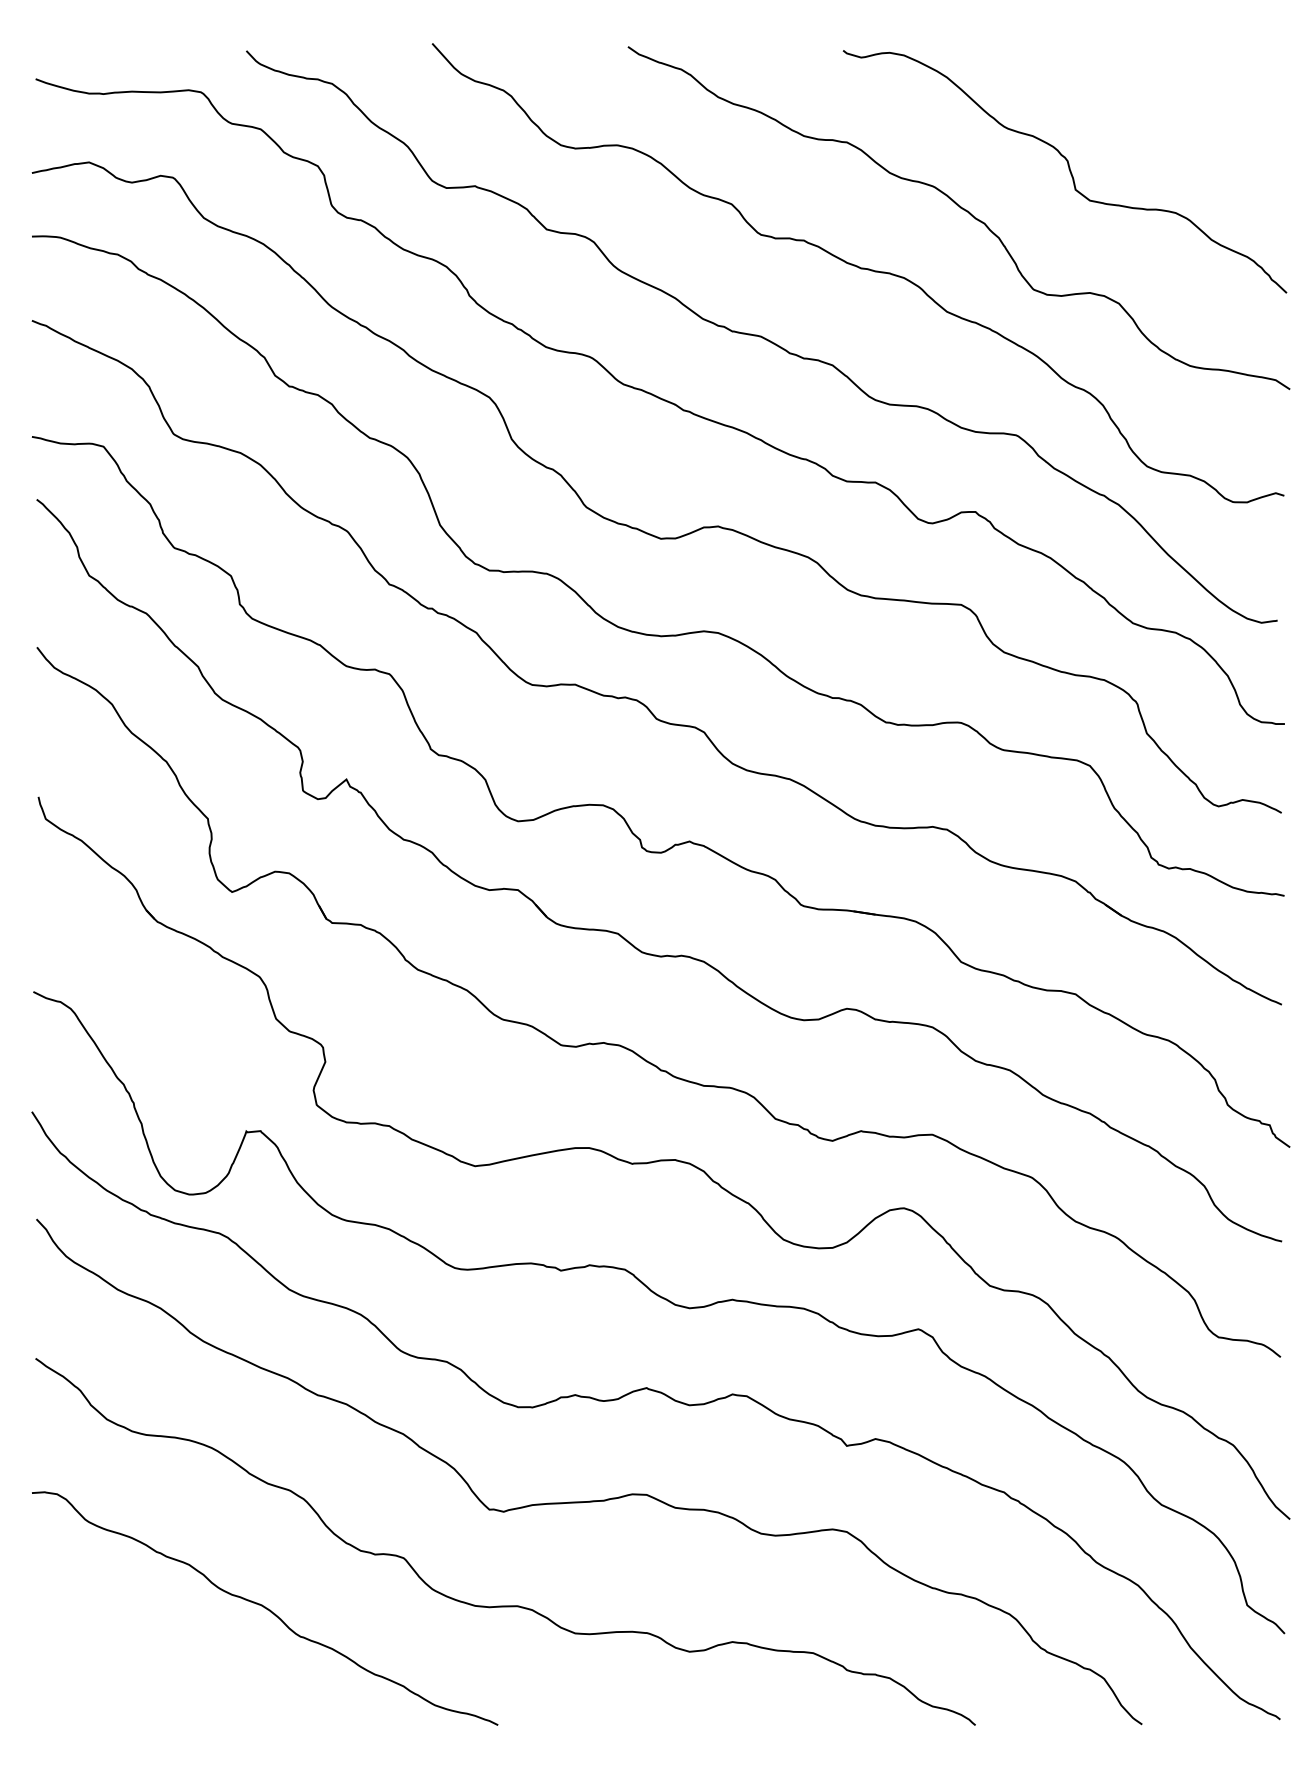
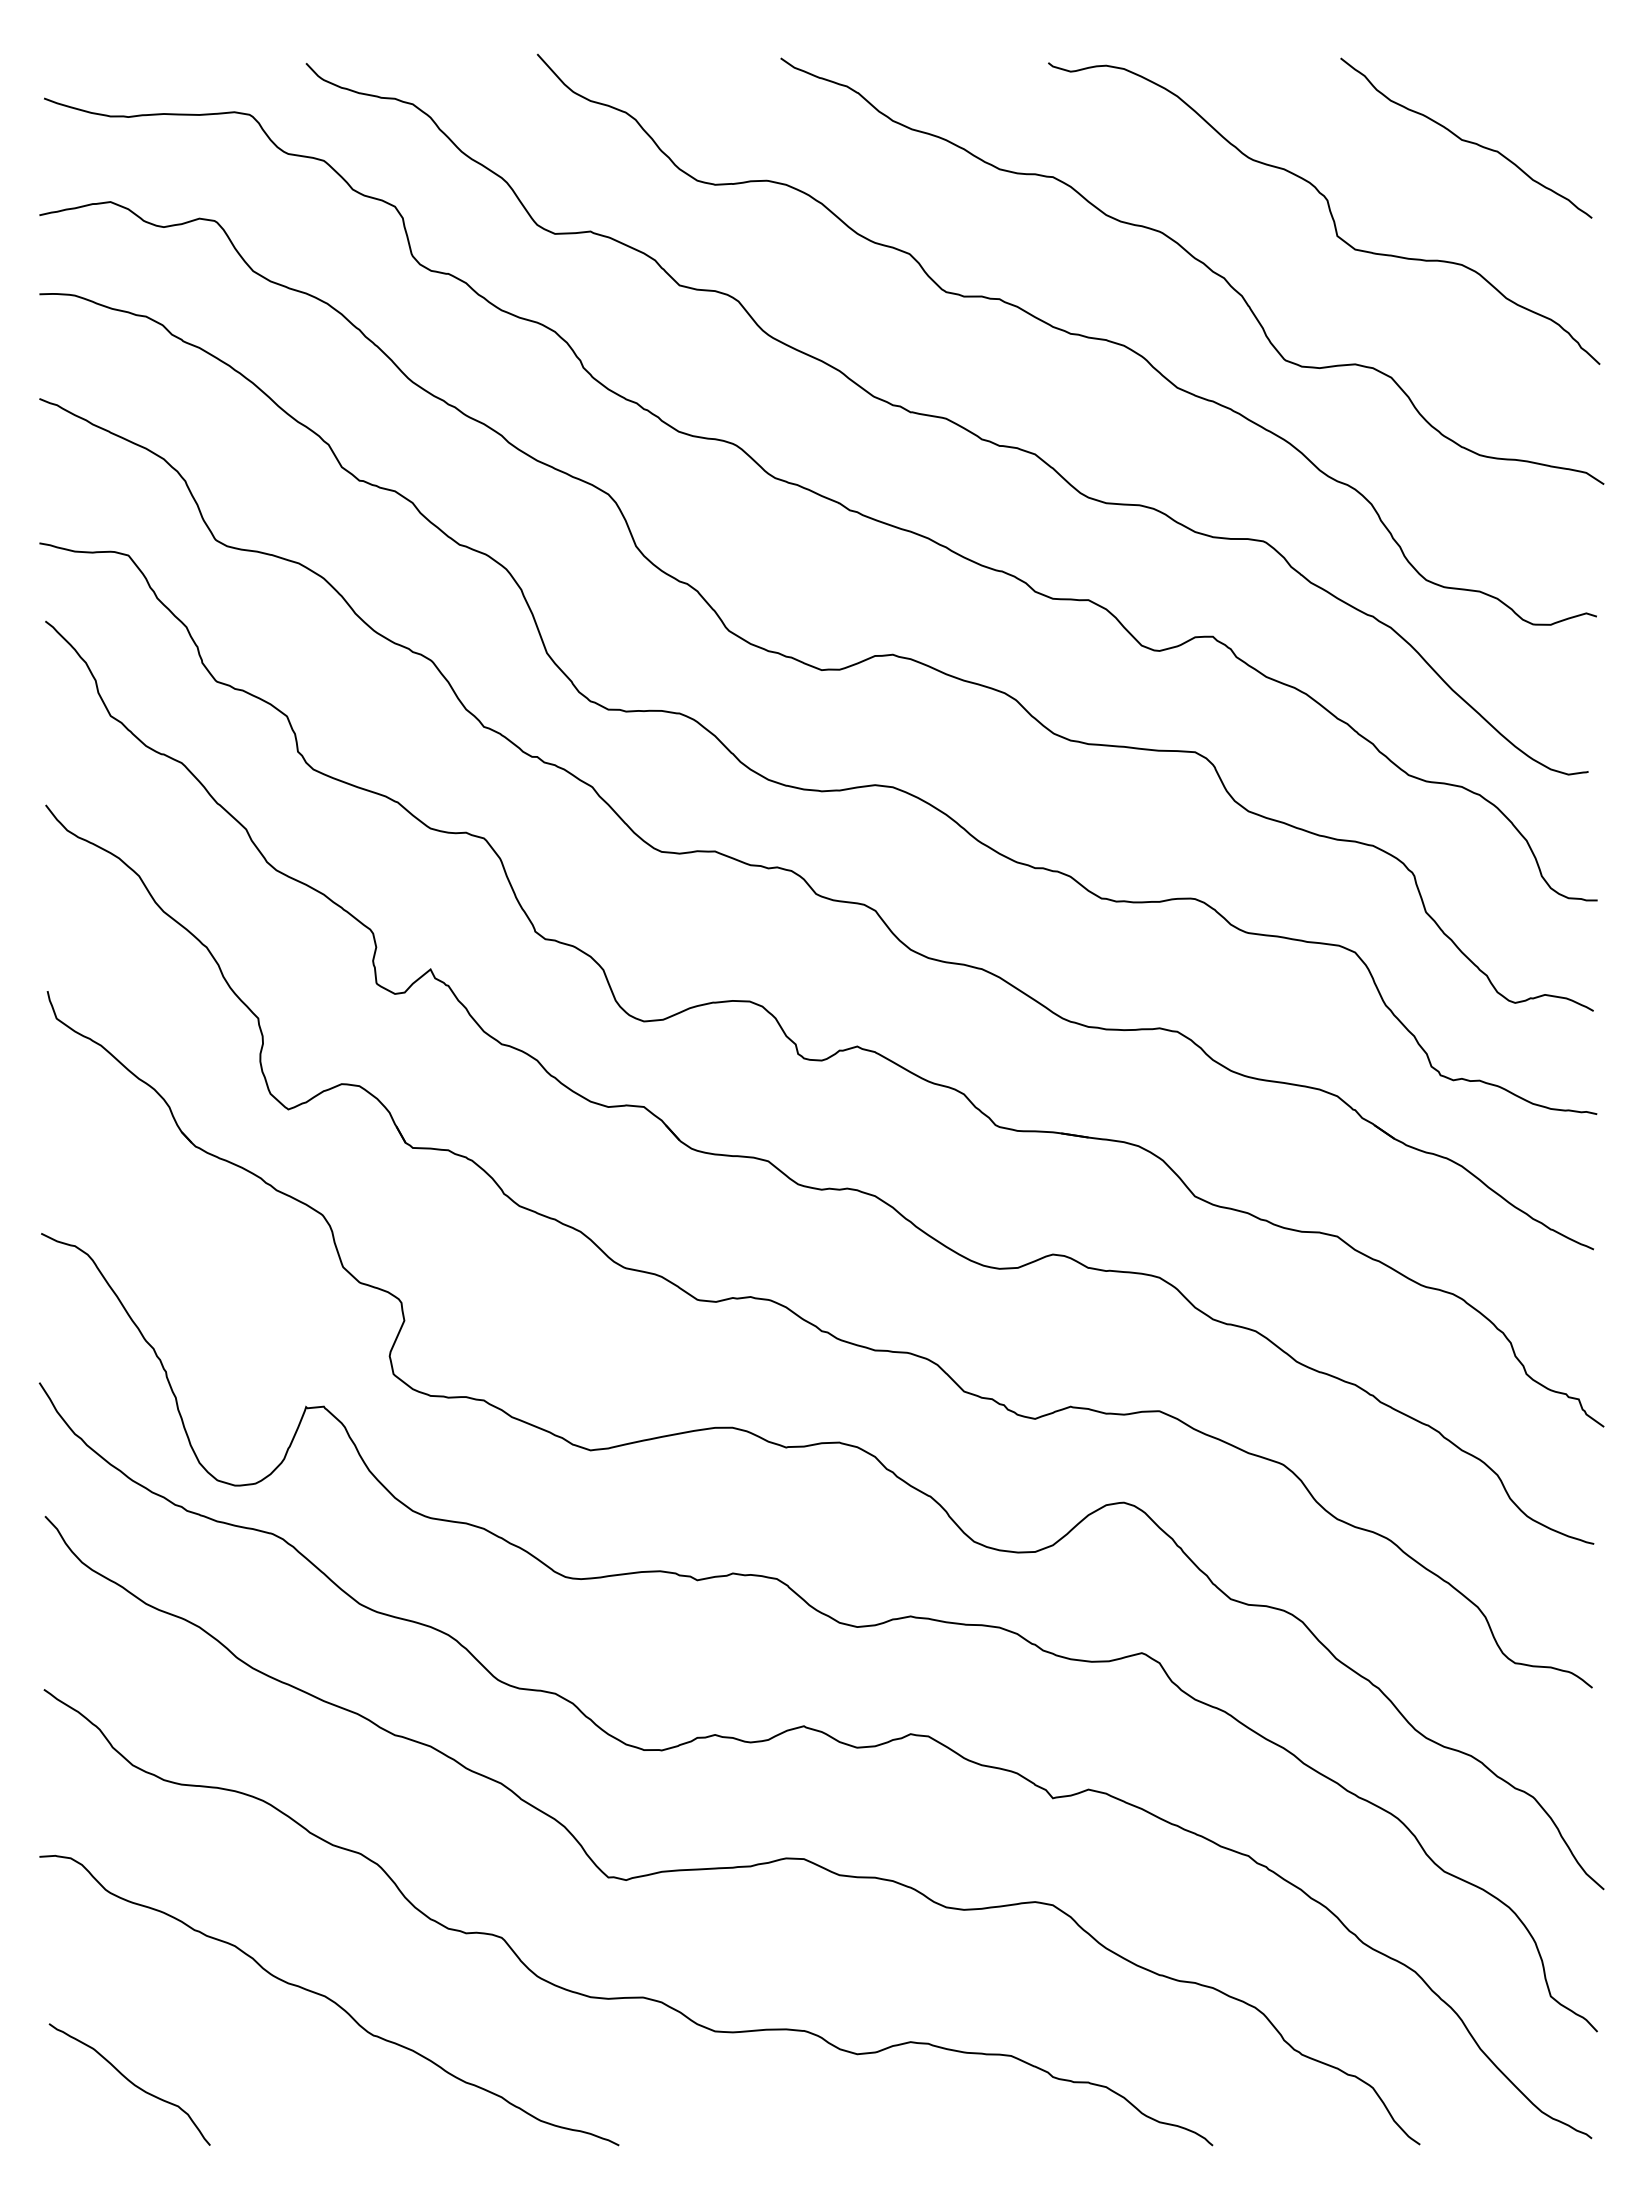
curve: (1177, 112) -> (1464, 139), added
curve: (104, 1674) -> (129, 2082), added

